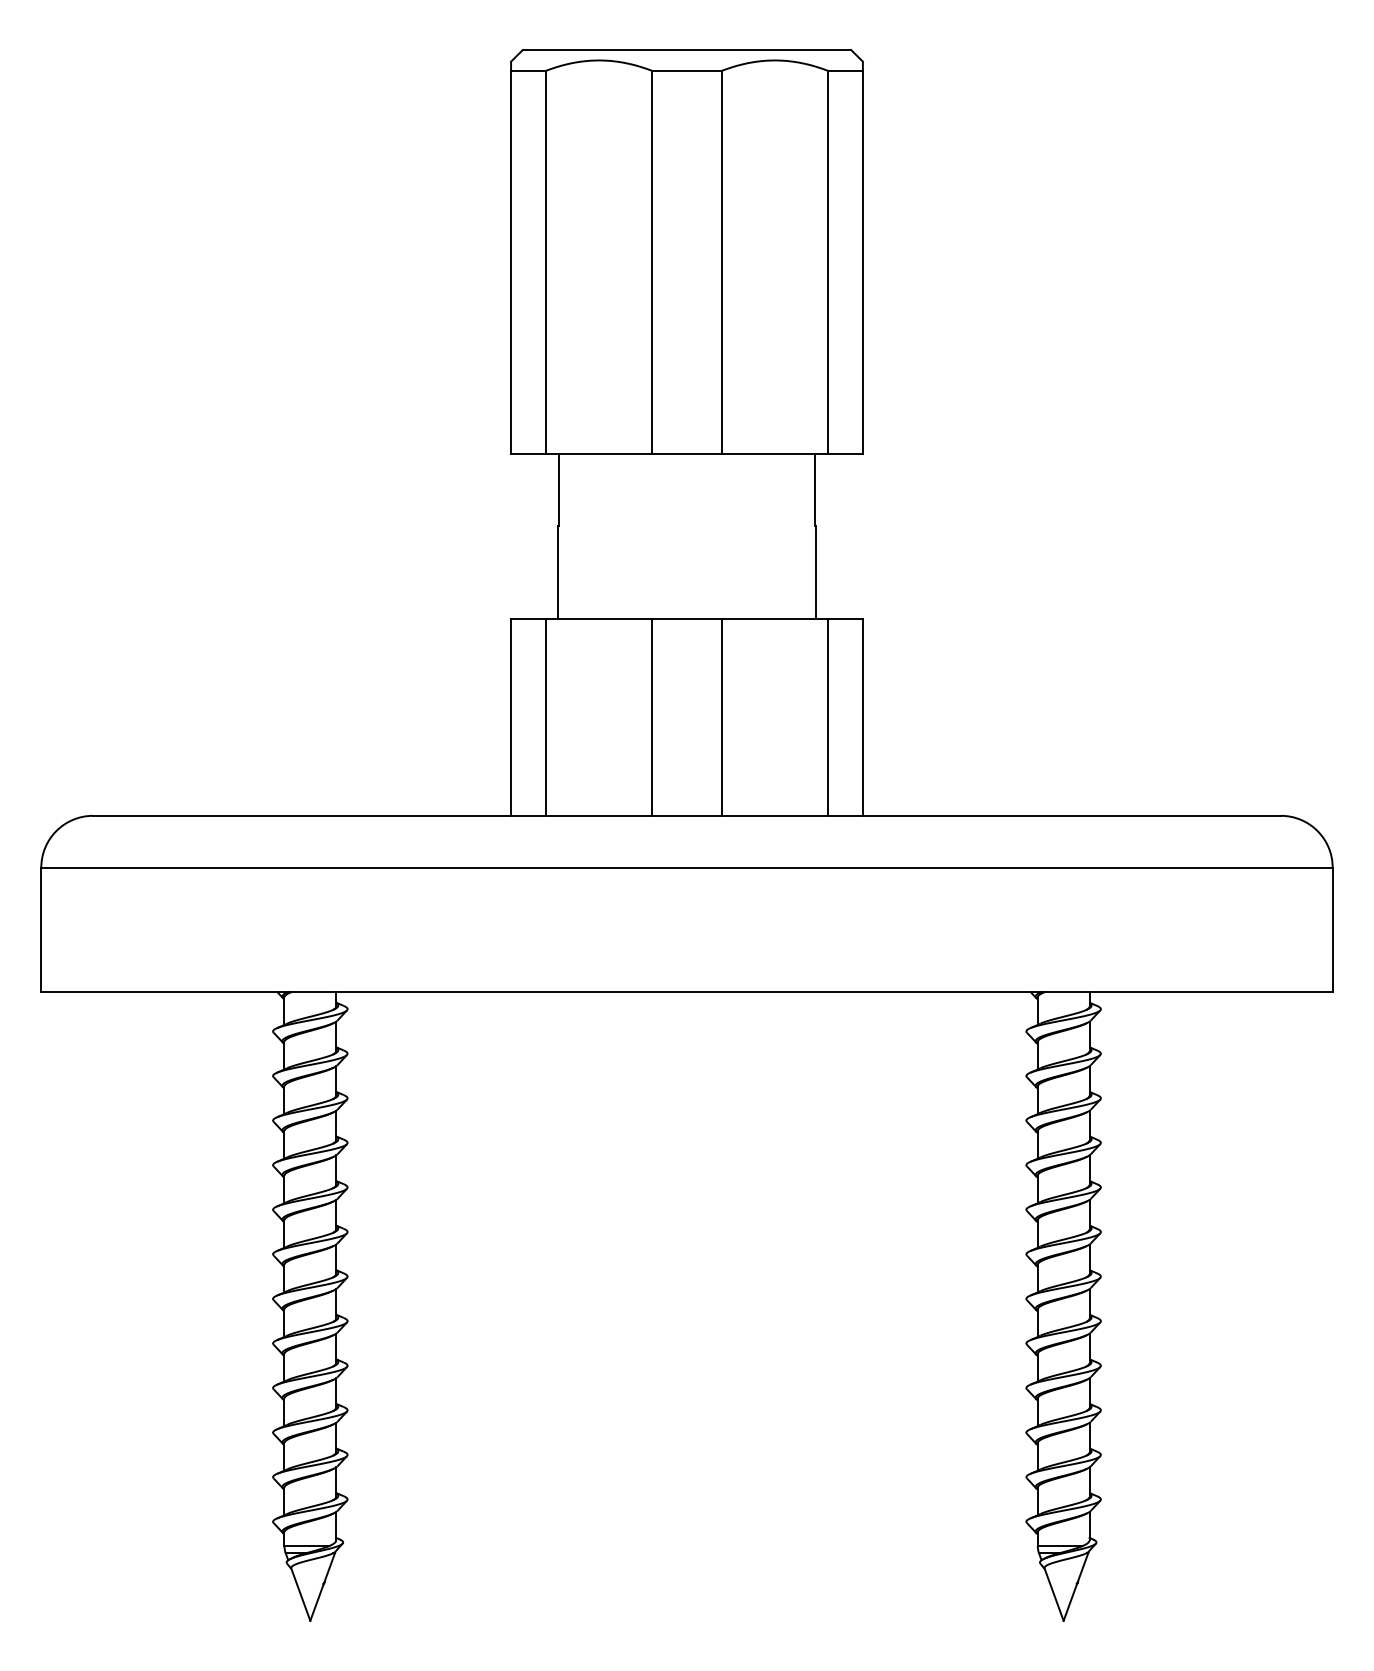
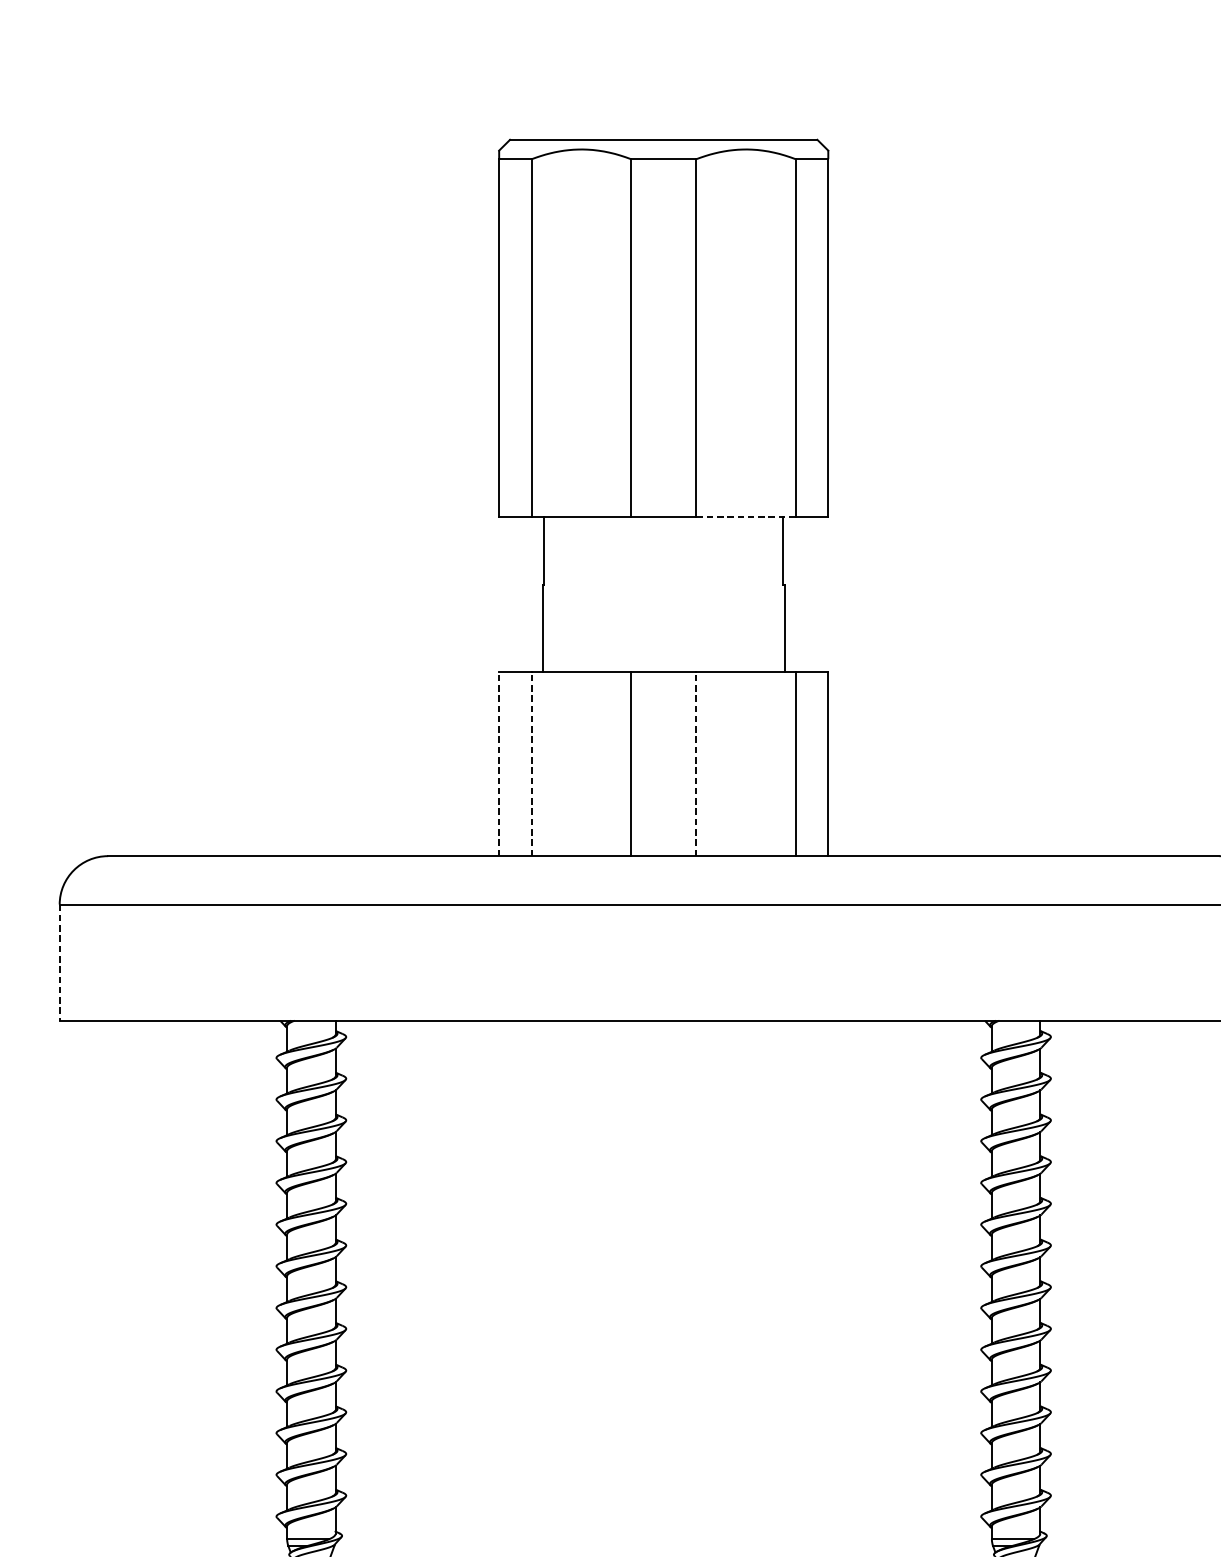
line: (775, 453) -> (746, 517), solid -> dashed
line: (511, 717) -> (499, 764), solid -> dashed
line: (546, 717) -> (532, 764), solid -> dashed
line: (721, 717) -> (696, 764), solid -> dashed
line: (41, 930) -> (59, 963), solid -> dashed

